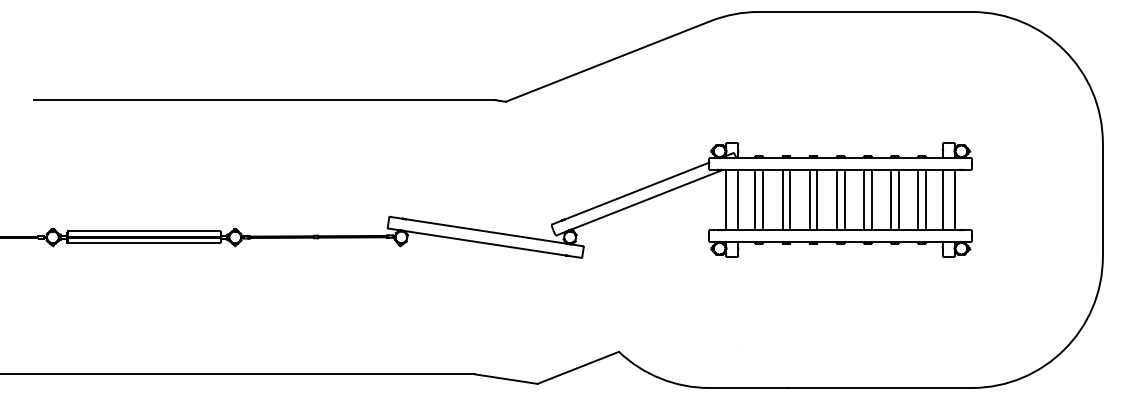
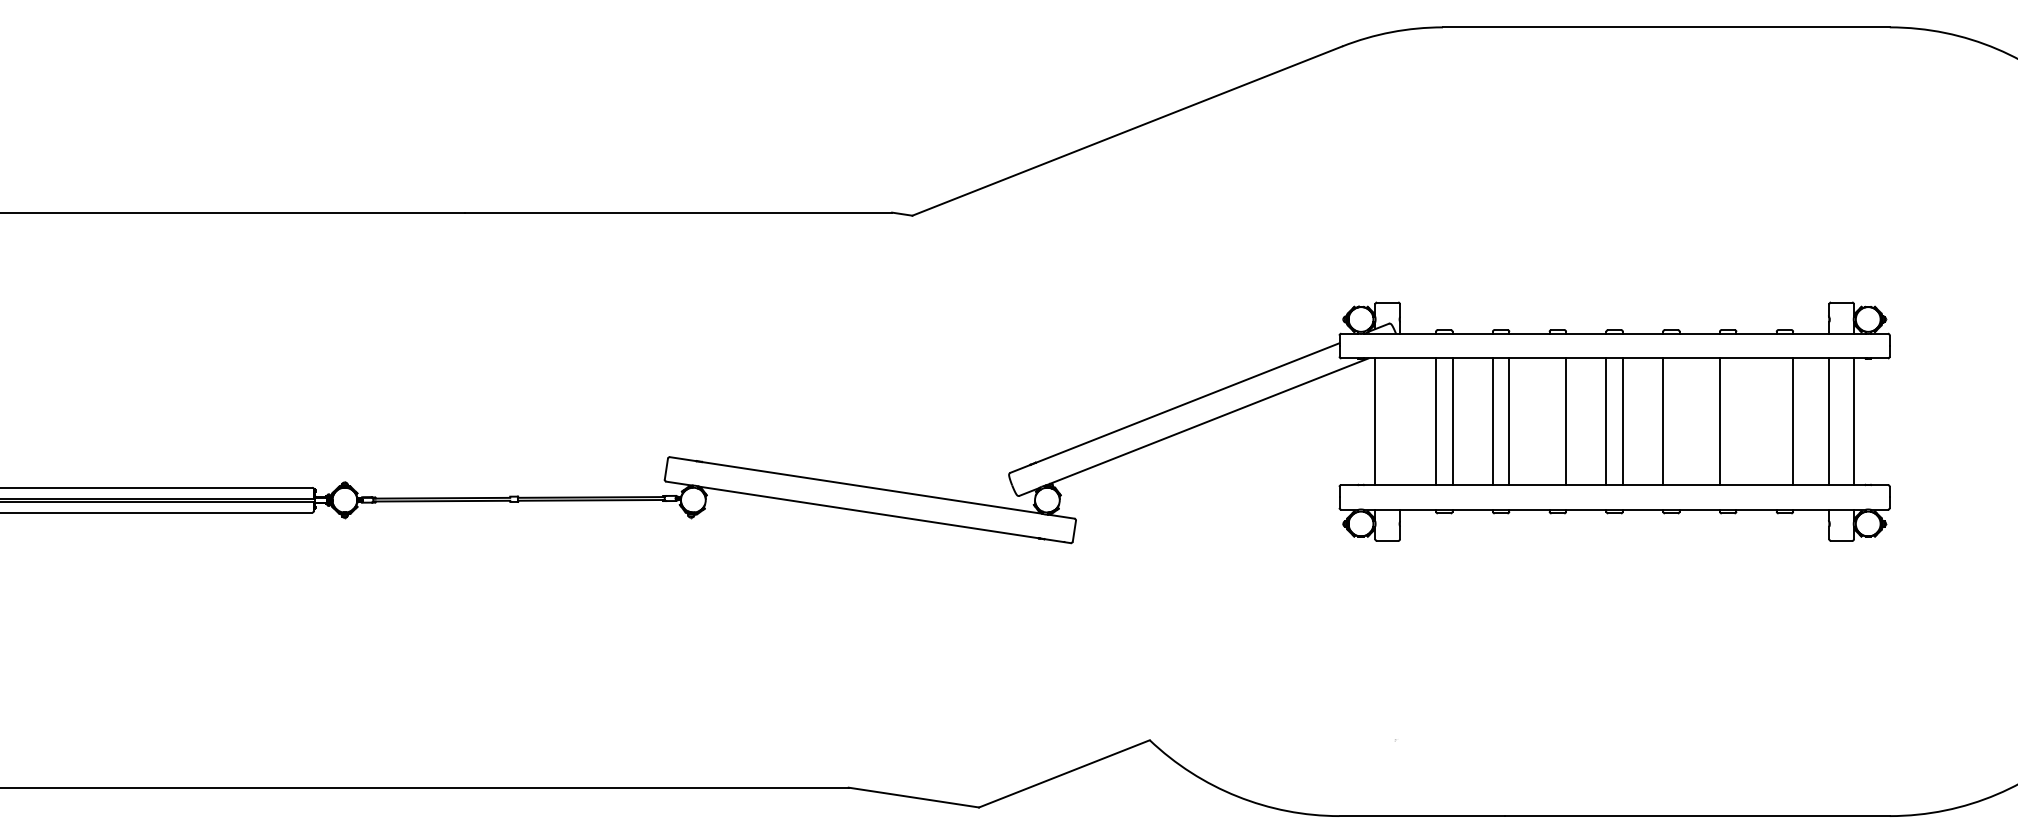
line: (738, 199) -> (1400, 420), removed
line: (809, 199) -> (1549, 420), removed
line: (871, 199) -> (1679, 420), removed
line: (898, 199) -> (1736, 420), removed
line: (917, 199) -> (1776, 420), removed

